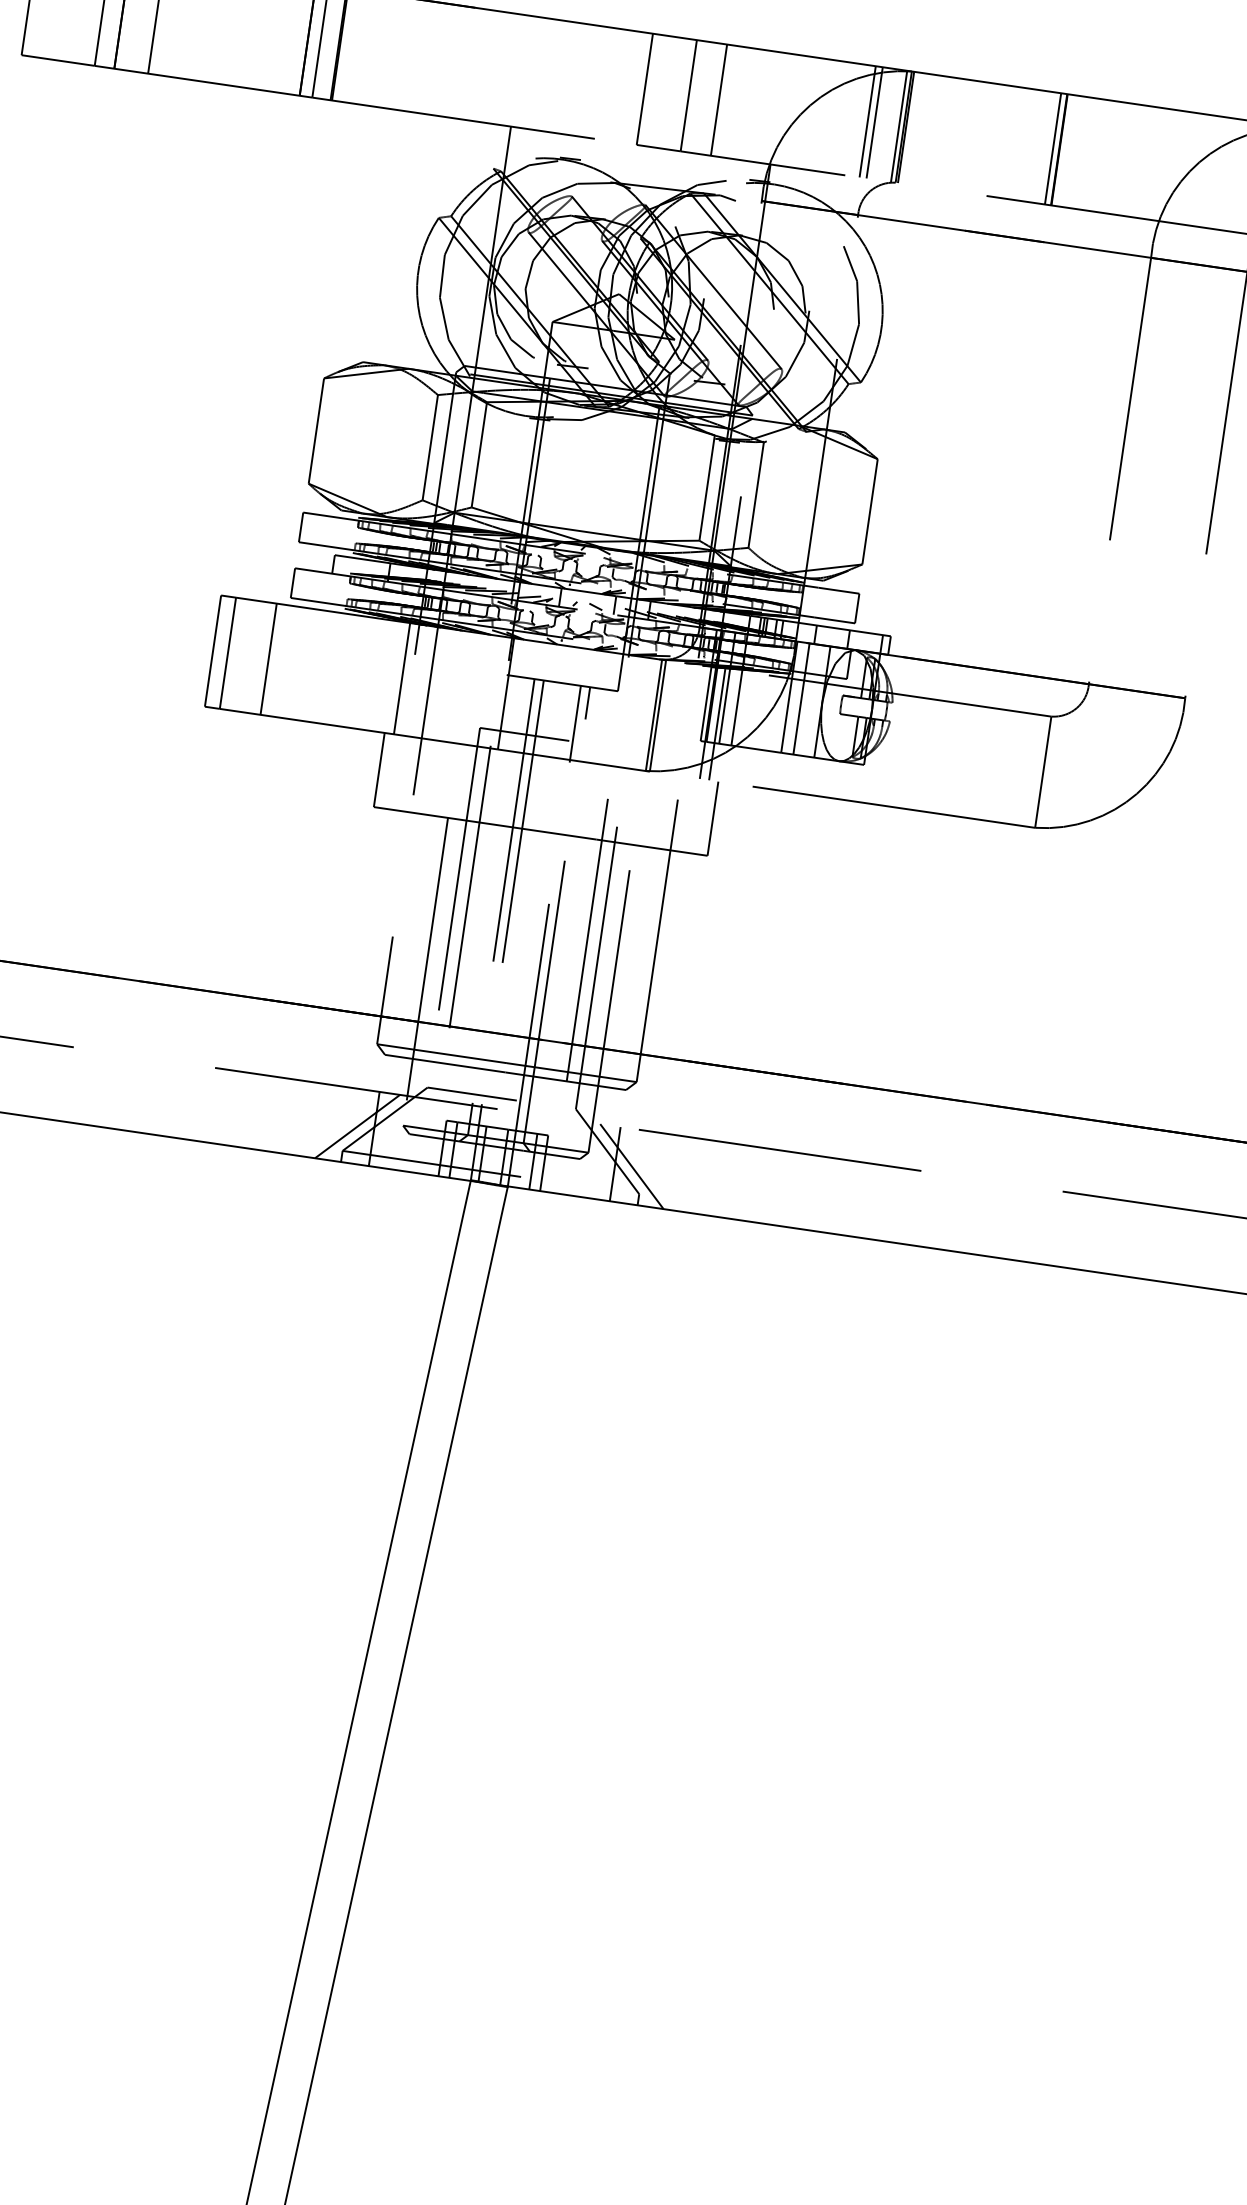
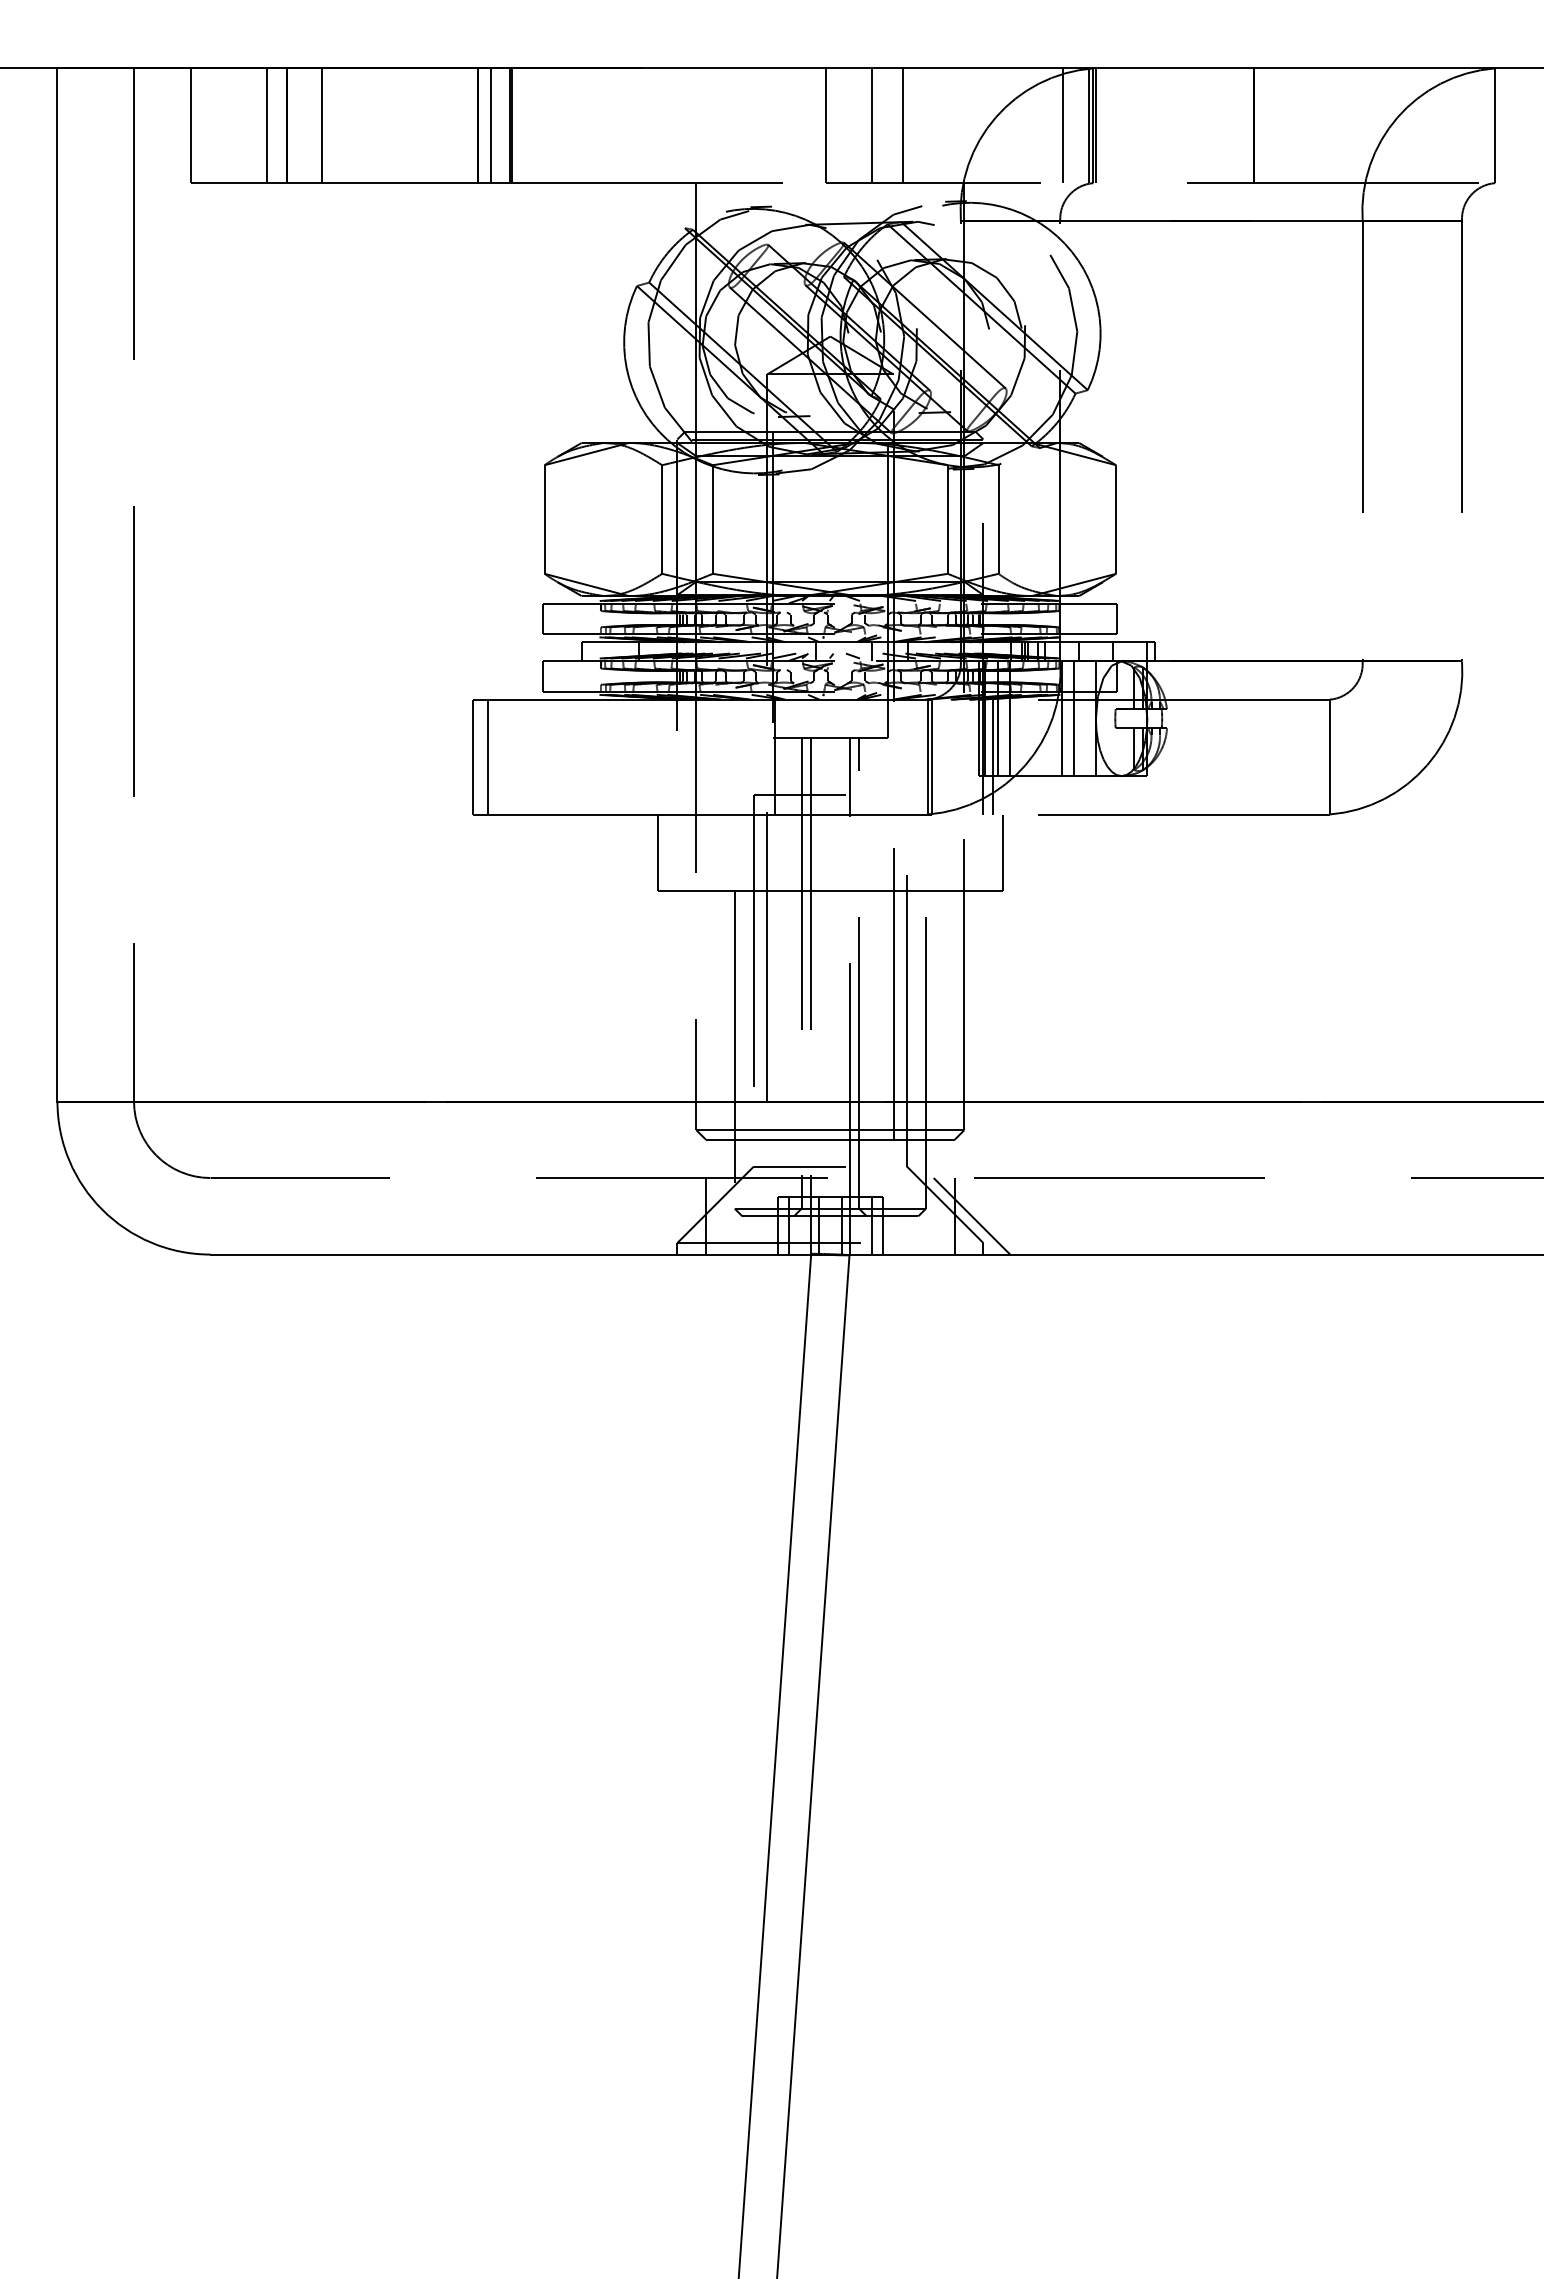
line: (868, 121) -> (1056, 125), removed
line: (1053, 148) -> (1247, 125), removed
line: (269, 658) -> (530, 756), removed
line: (401, 678) -> (667, 756), removed
line: (357, 1126) -> (688, 1216), removed

